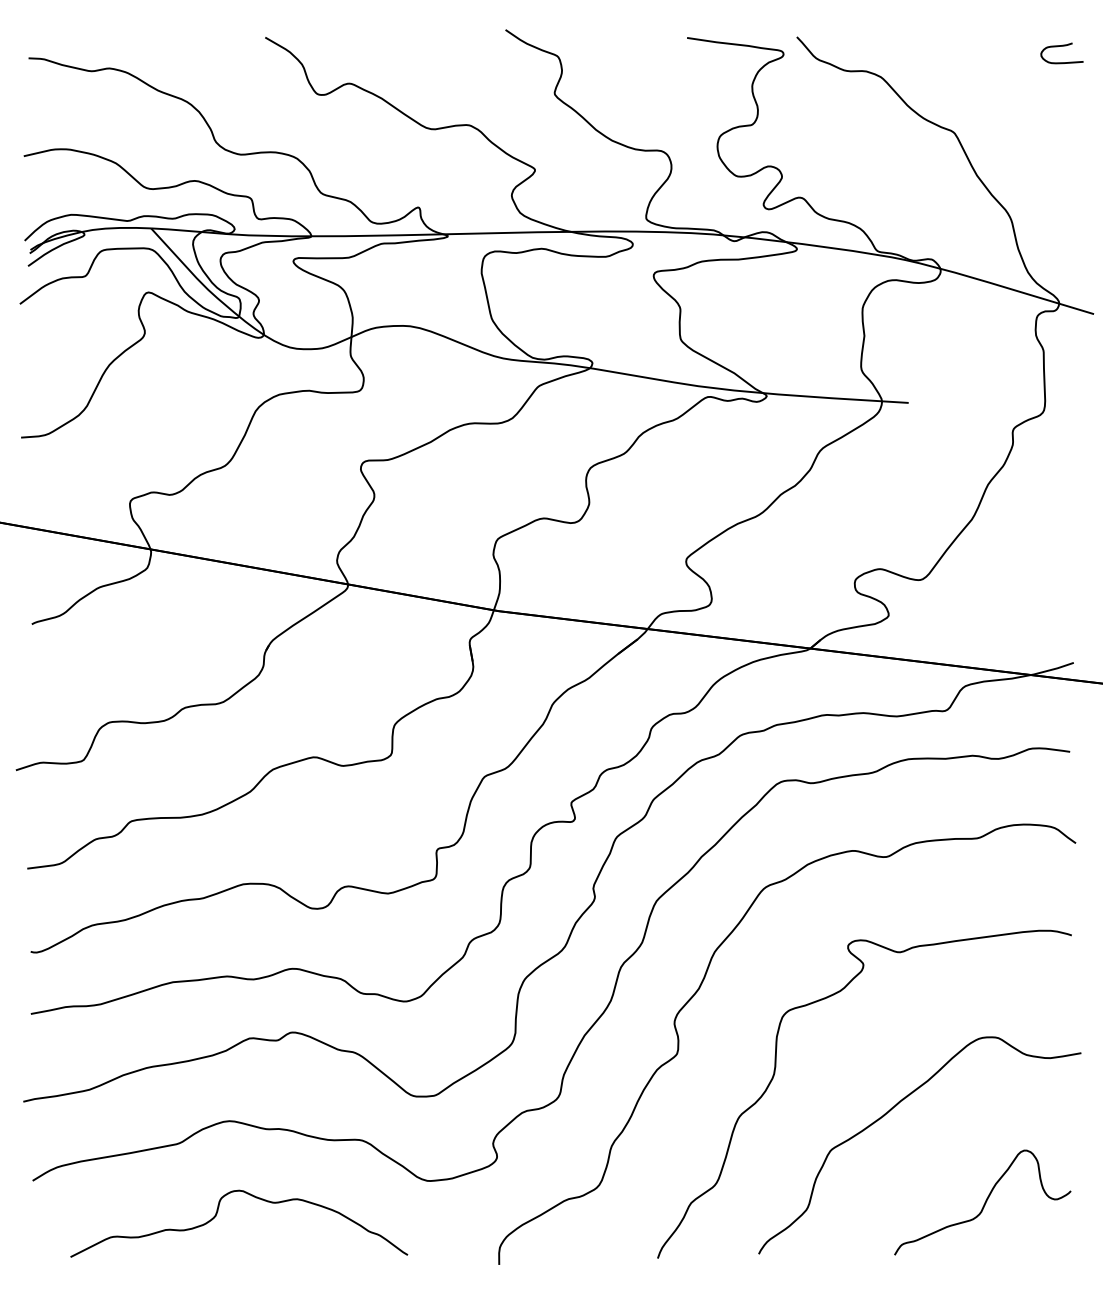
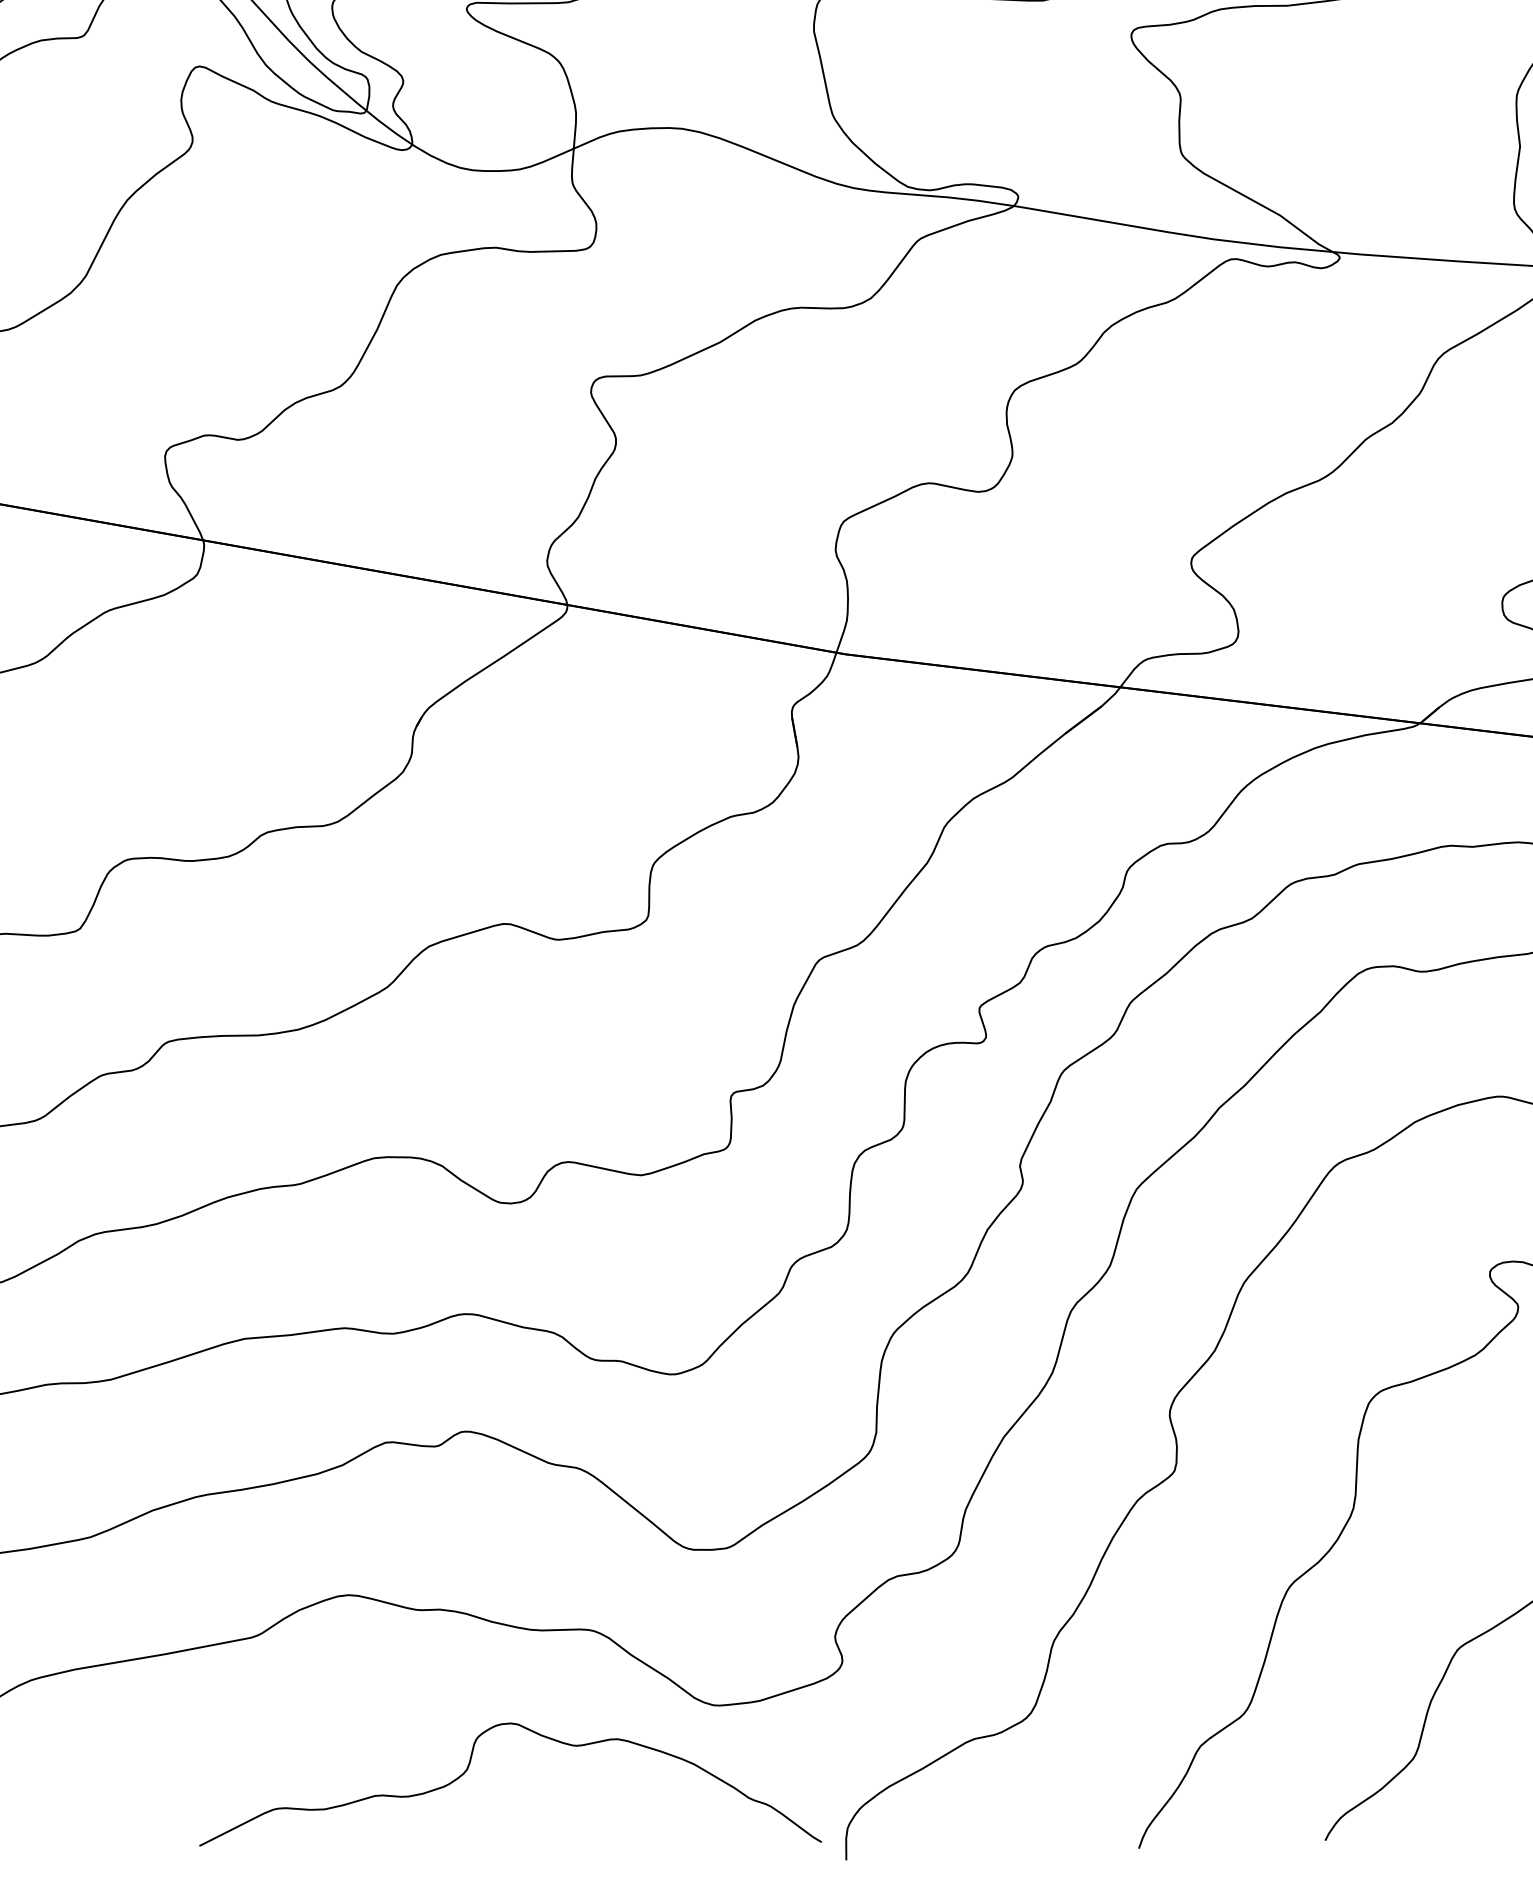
curve: (217, 1214) -> (470, 1767), moved

